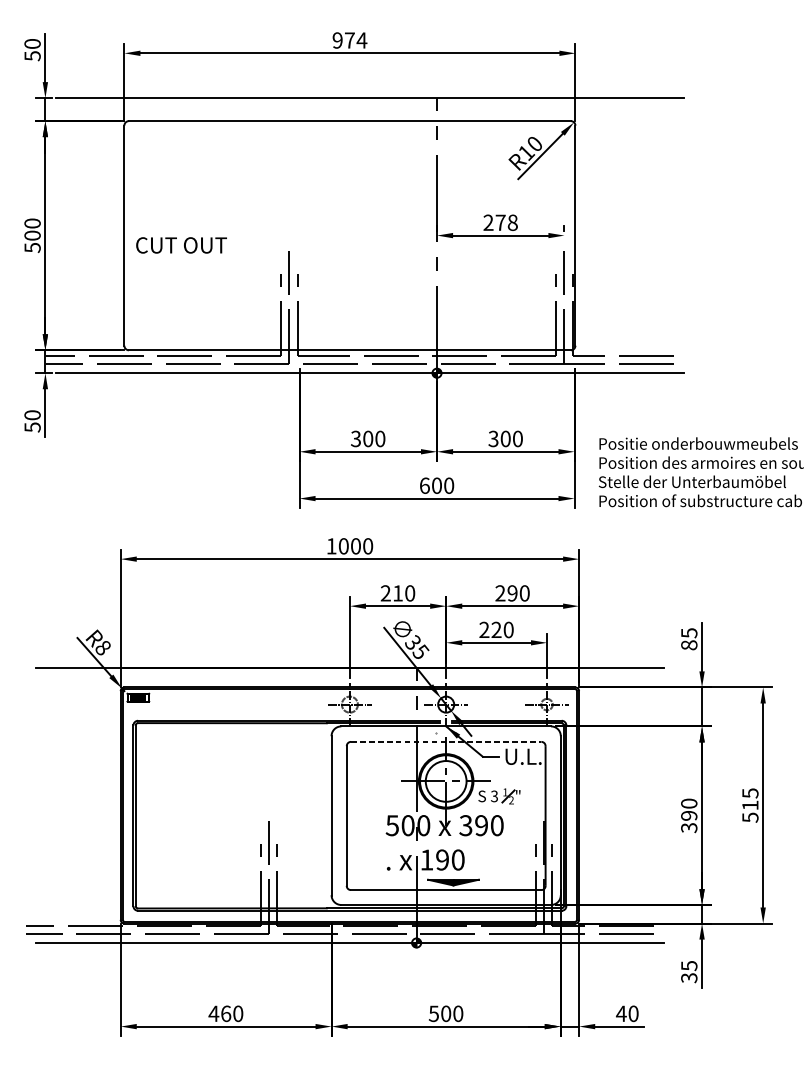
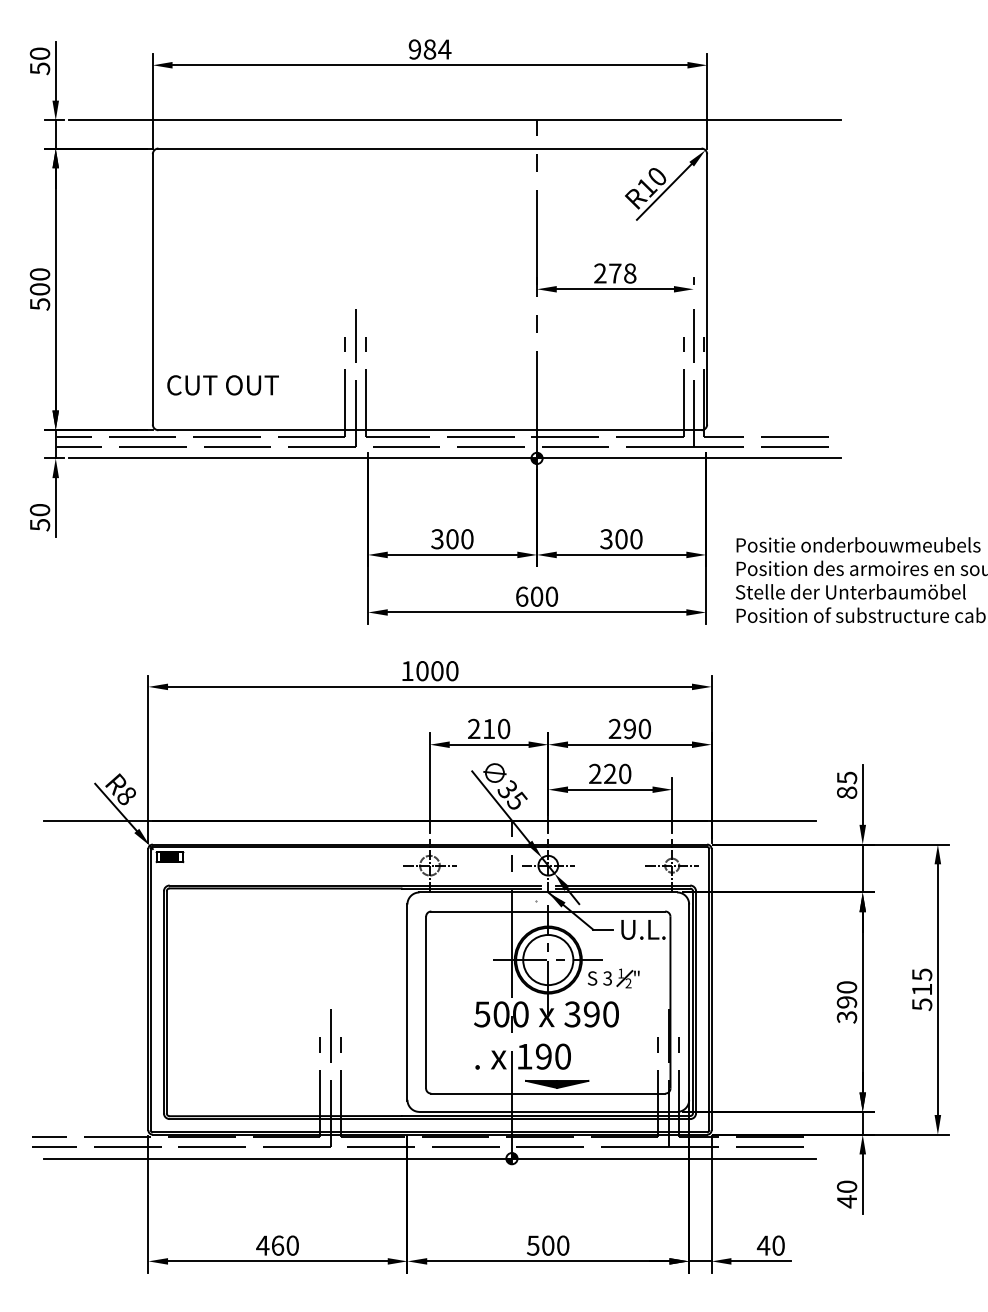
text: (349, 40) -> (429, 49), 974 -> 984
text: (181, 245) -> (222, 385), moved
line: (446, 741) -> (548, 911), dashed -> solid
text: (689, 972) -> (847, 1194), 35 -> 40

